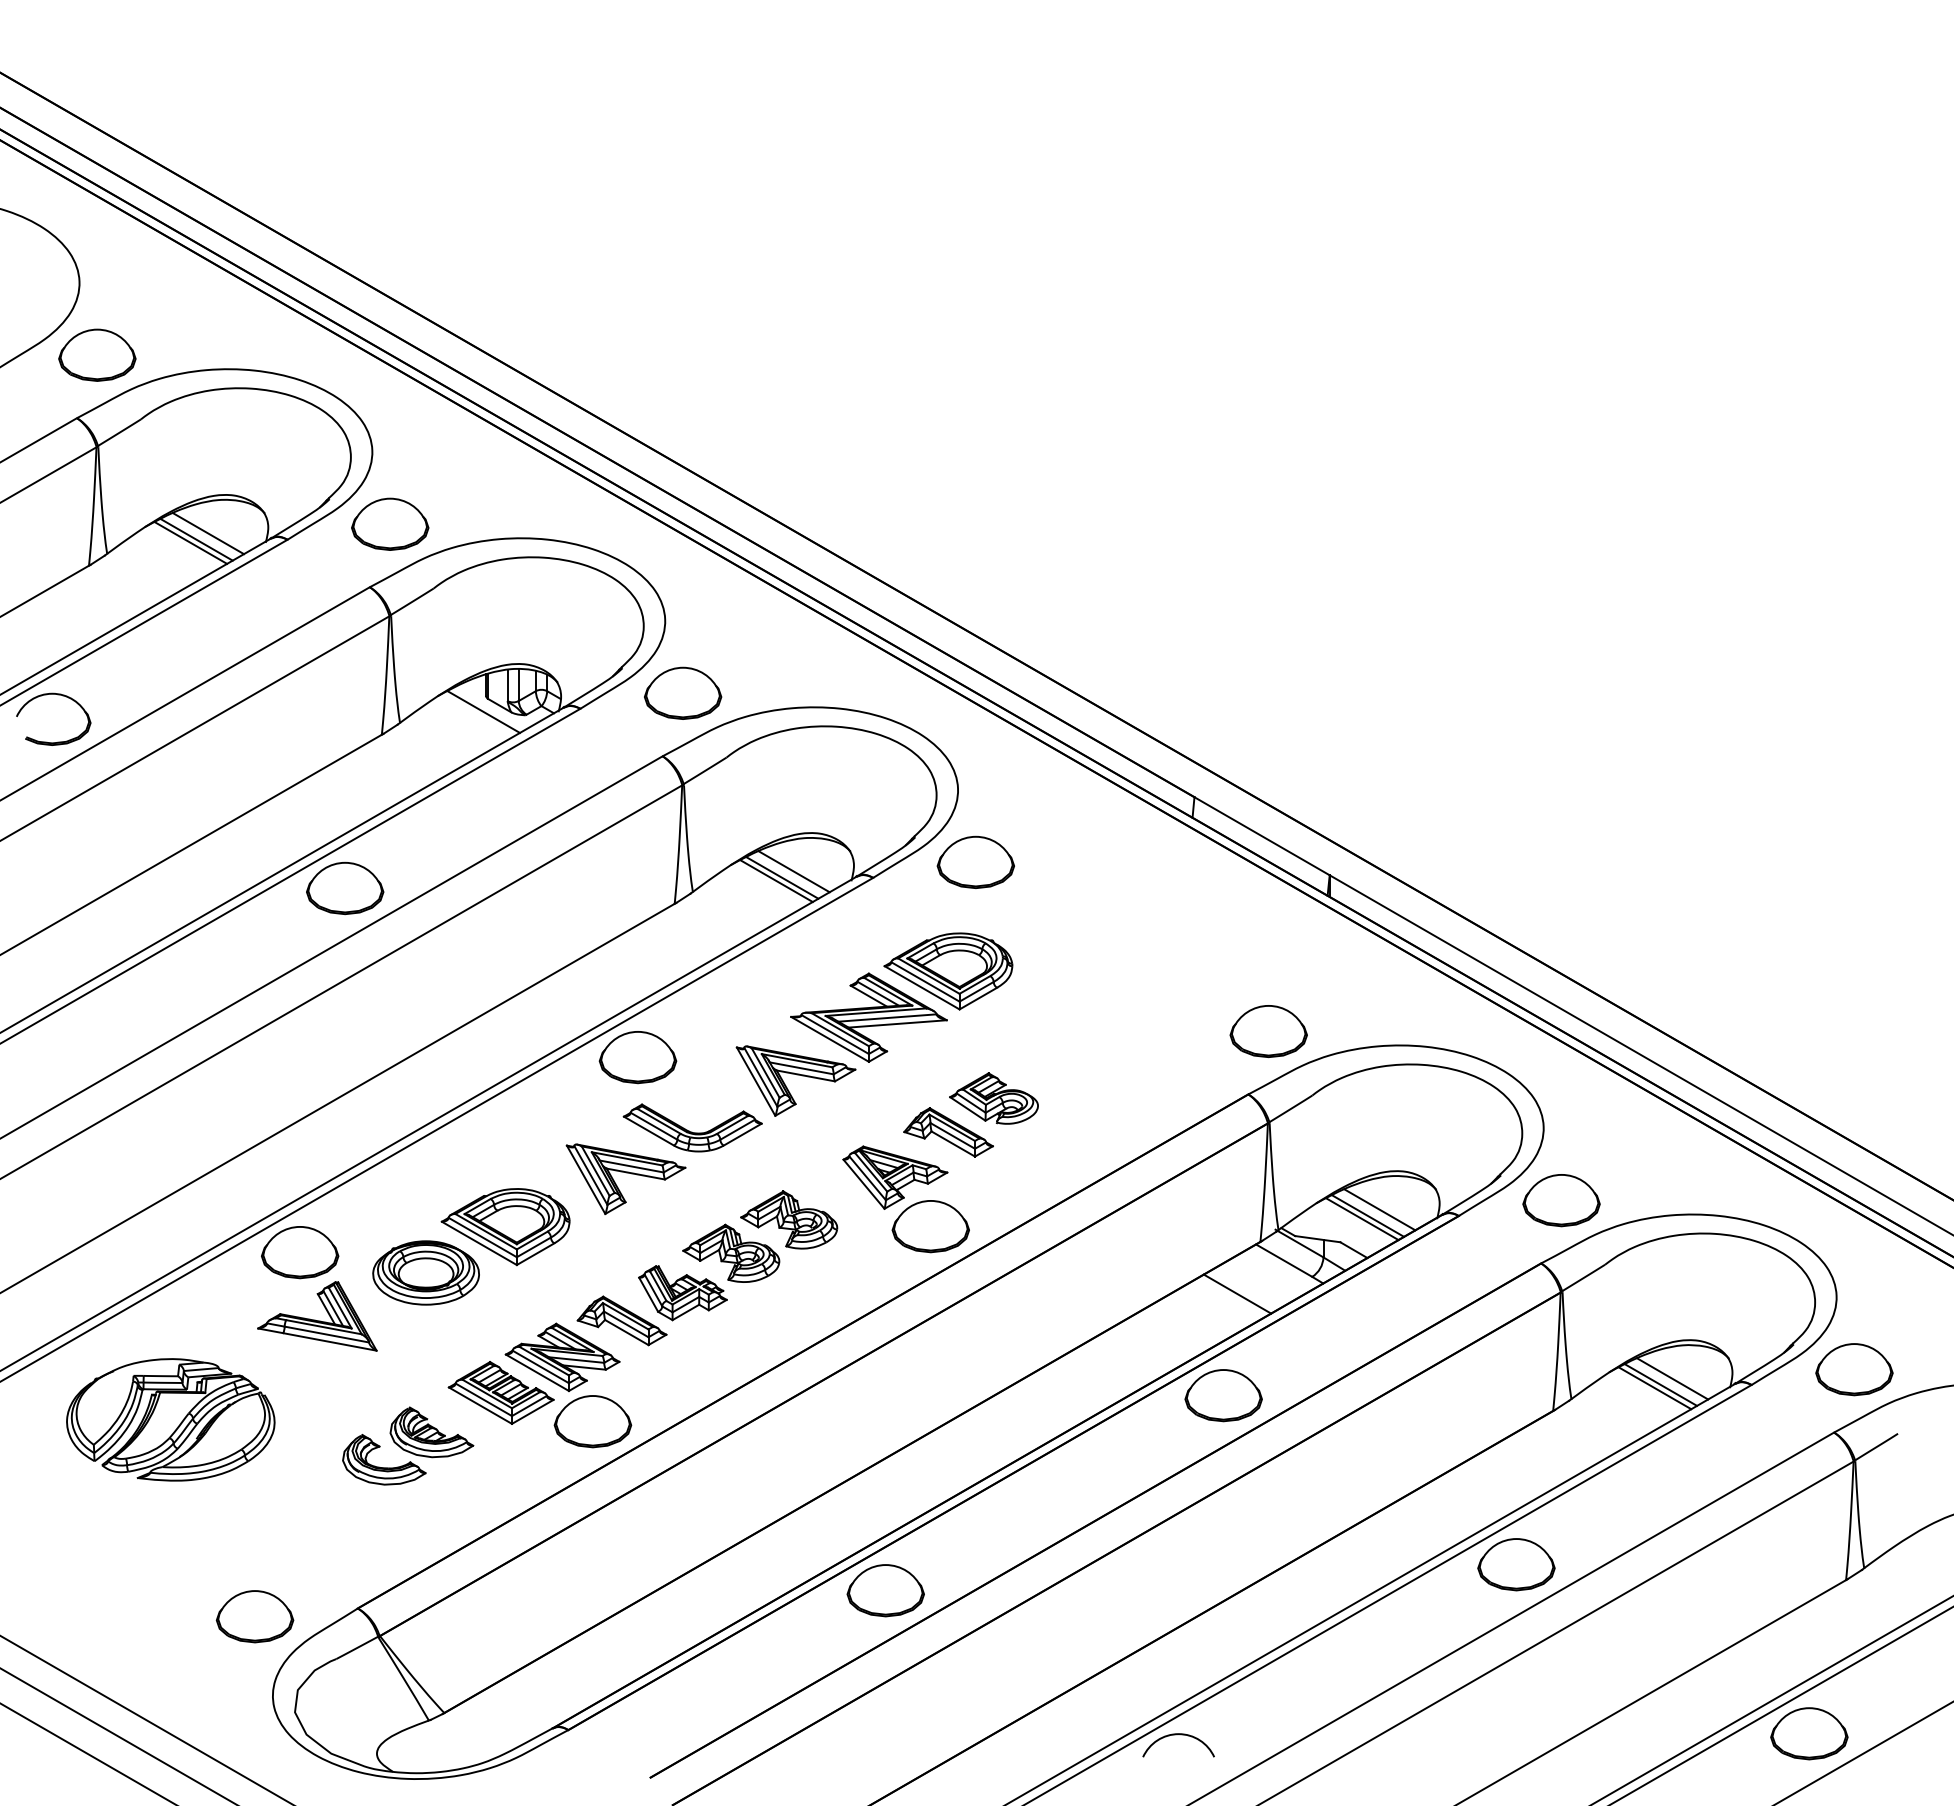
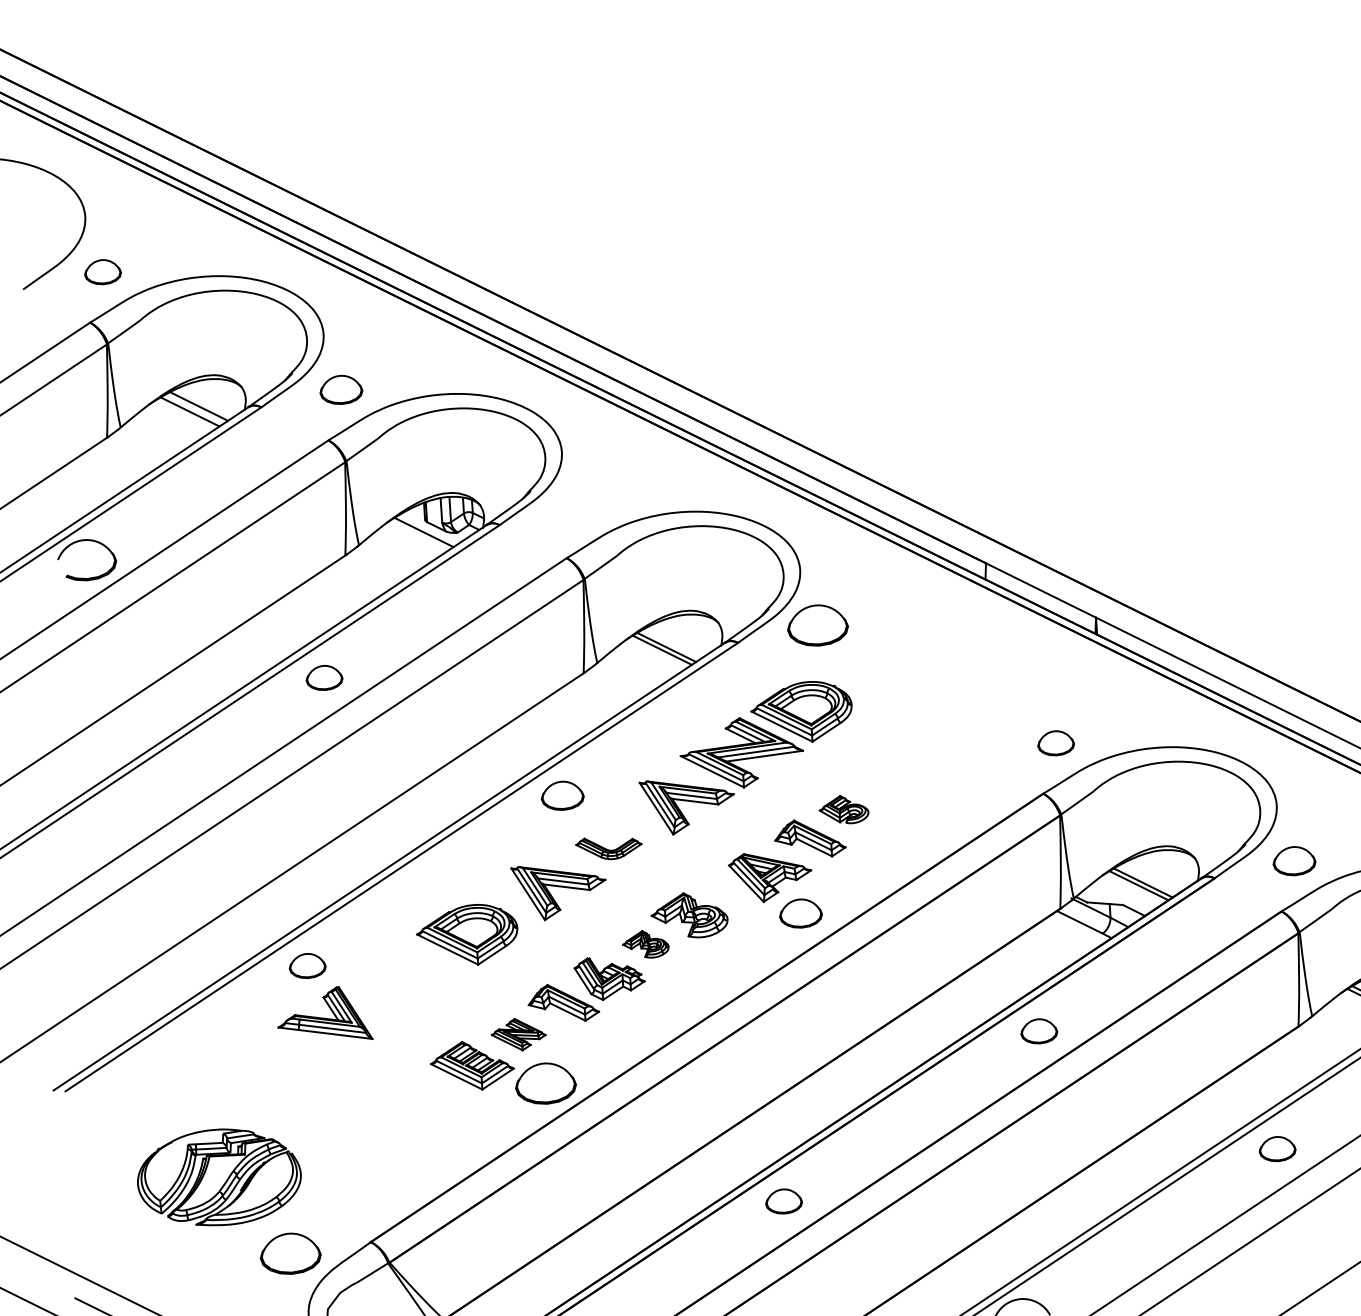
part: (97, 354) -> (103, 271), size x0.6
part: (390, 523) -> (341, 389), size x0.7
line: (190, 542) -> (185, 414), removed
part: (683, 692) -> (579, 507), removed
line: (793, 871) -> (675, 641), removed
part: (345, 888) -> (324, 677), size x0.6
part: (1268, 1031) -> (1055, 743), size x0.6
part: (637, 1057) -> (562, 795), size x0.7
part: (993, 1098) -> (843, 809), size x0.7
part: (692, 1127) -> (608, 847), size x0.6
part: (1561, 1200) -> (1294, 861), size x0.7
line: (1379, 1209) -> (1152, 877), removed
part: (930, 1226) -> (800, 913), size x0.7
part: (300, 1252) -> (307, 965), size x0.6
part: (731, 1252) -> (645, 943), size x0.6
part: (425, 1272) -> (406, 975), removed
line: (1237, 1293) -> (1044, 950), removed
part: (562, 1356) -> (518, 1034), size x0.6
part: (1223, 1395) -> (1039, 1031), size x0.6
part: (170, 1419) -> (219, 1177), moved
part: (408, 1445) -> (402, 1111), removed
part: (1516, 1564) -> (1277, 1148), size x0.6
part: (885, 1590) -> (783, 1201), size x0.6

